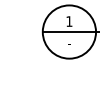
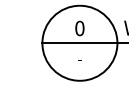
text: (69, 21) -> (80, 28), 1 -> 0

